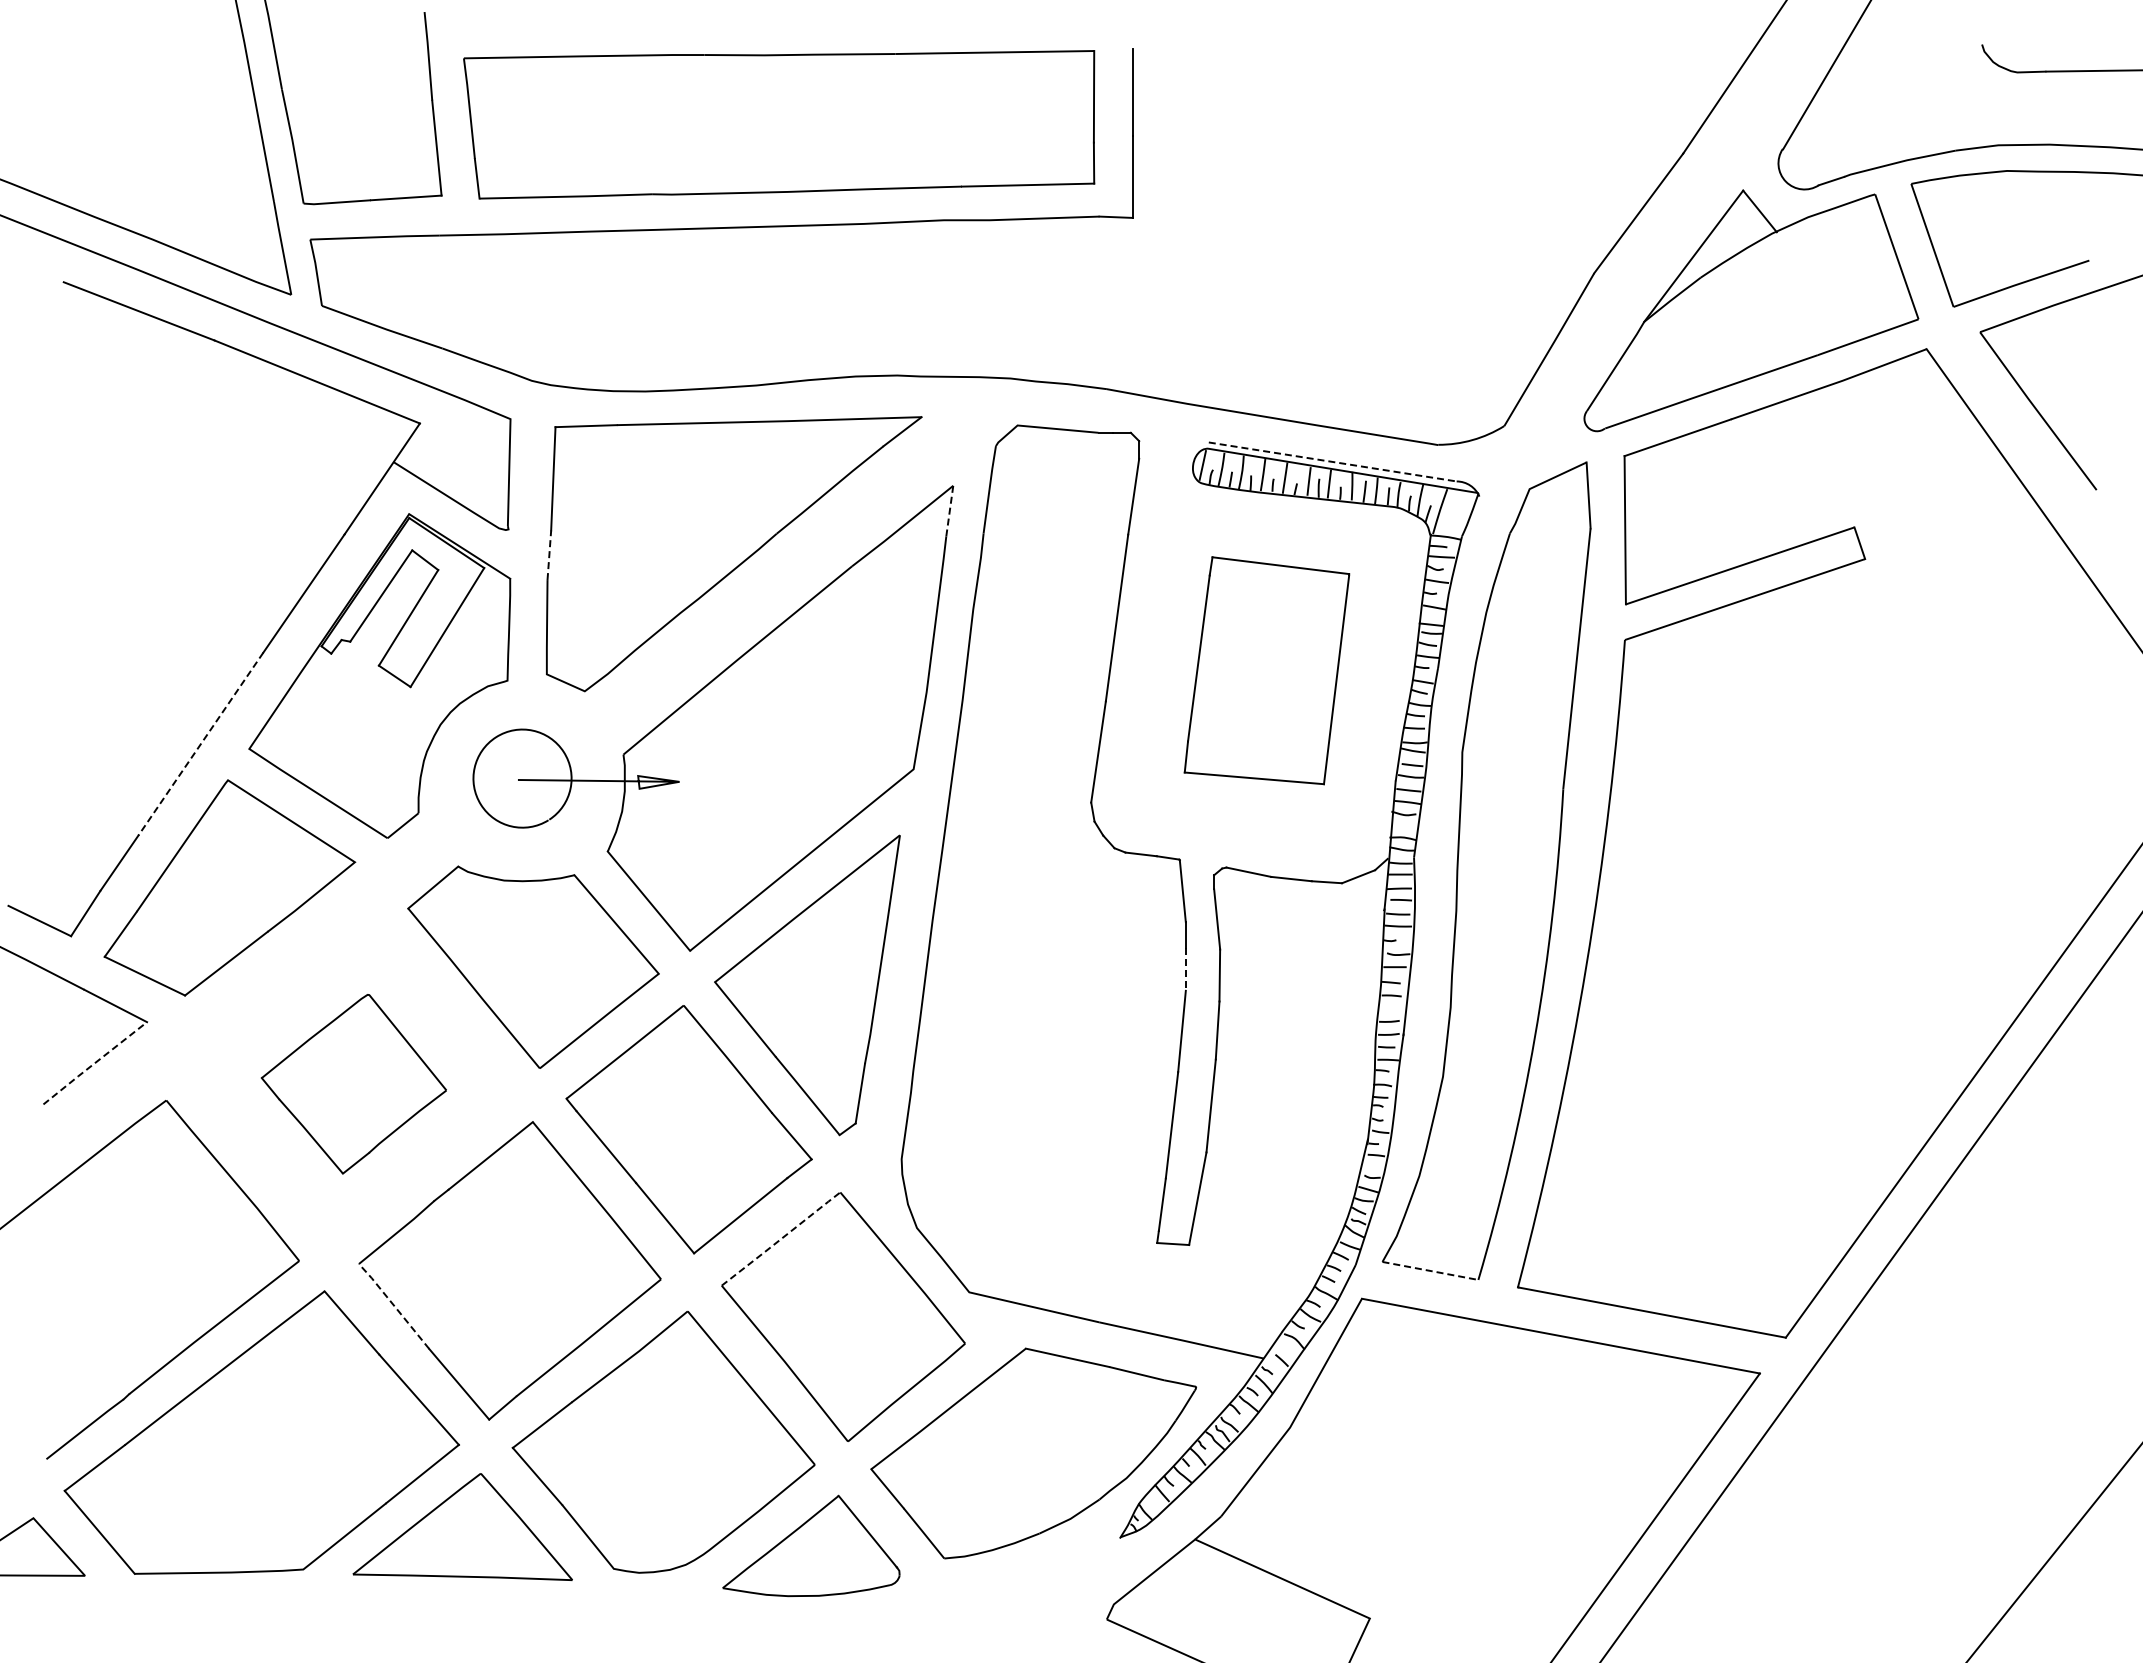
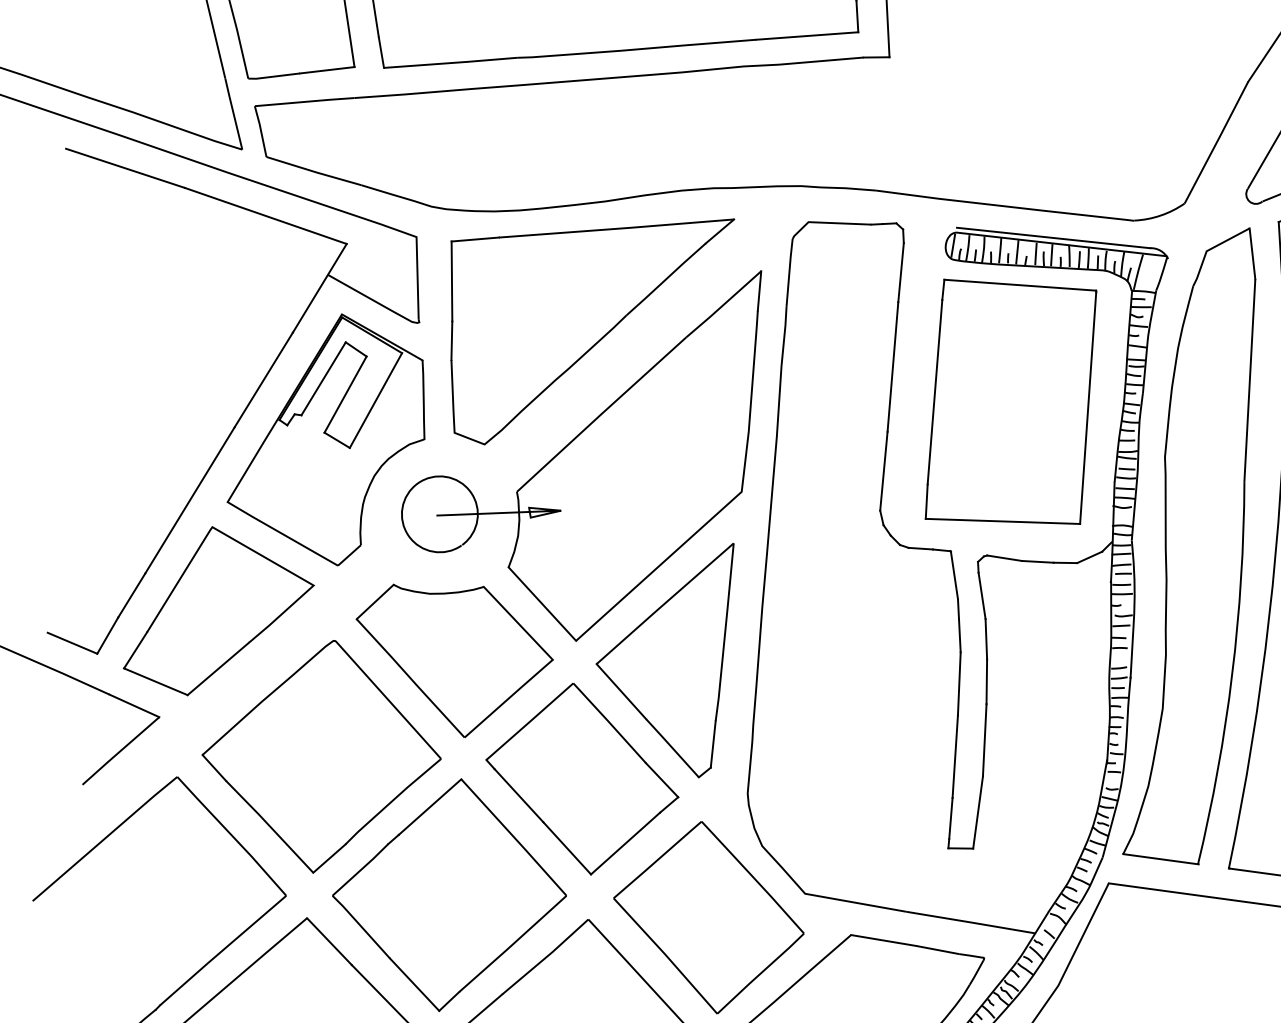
line: (1333, 462) -> (1054, 238), dashed -> solid
line: (949, 511) -> (759, 291), dashed -> solid
line: (549, 555) -> (452, 340), dashed -> solid
part: (1266, 670) -> (1010, 401), size x1.43
line: (200, 744) -> (189, 500), dashed -> solid
line: (1185, 969) -> (959, 635), dashed -> solid
line: (94, 1063) -> (120, 751), dashed -> solid
part: (353, 1084) -> (321, 757), size x1.67
line: (781, 1238) -> (657, 859), dashed -> solid
line: (1431, 1271) -> (1161, 859), dashed -> solid
line: (394, 1305) -> (361, 926), dashed -> solid

